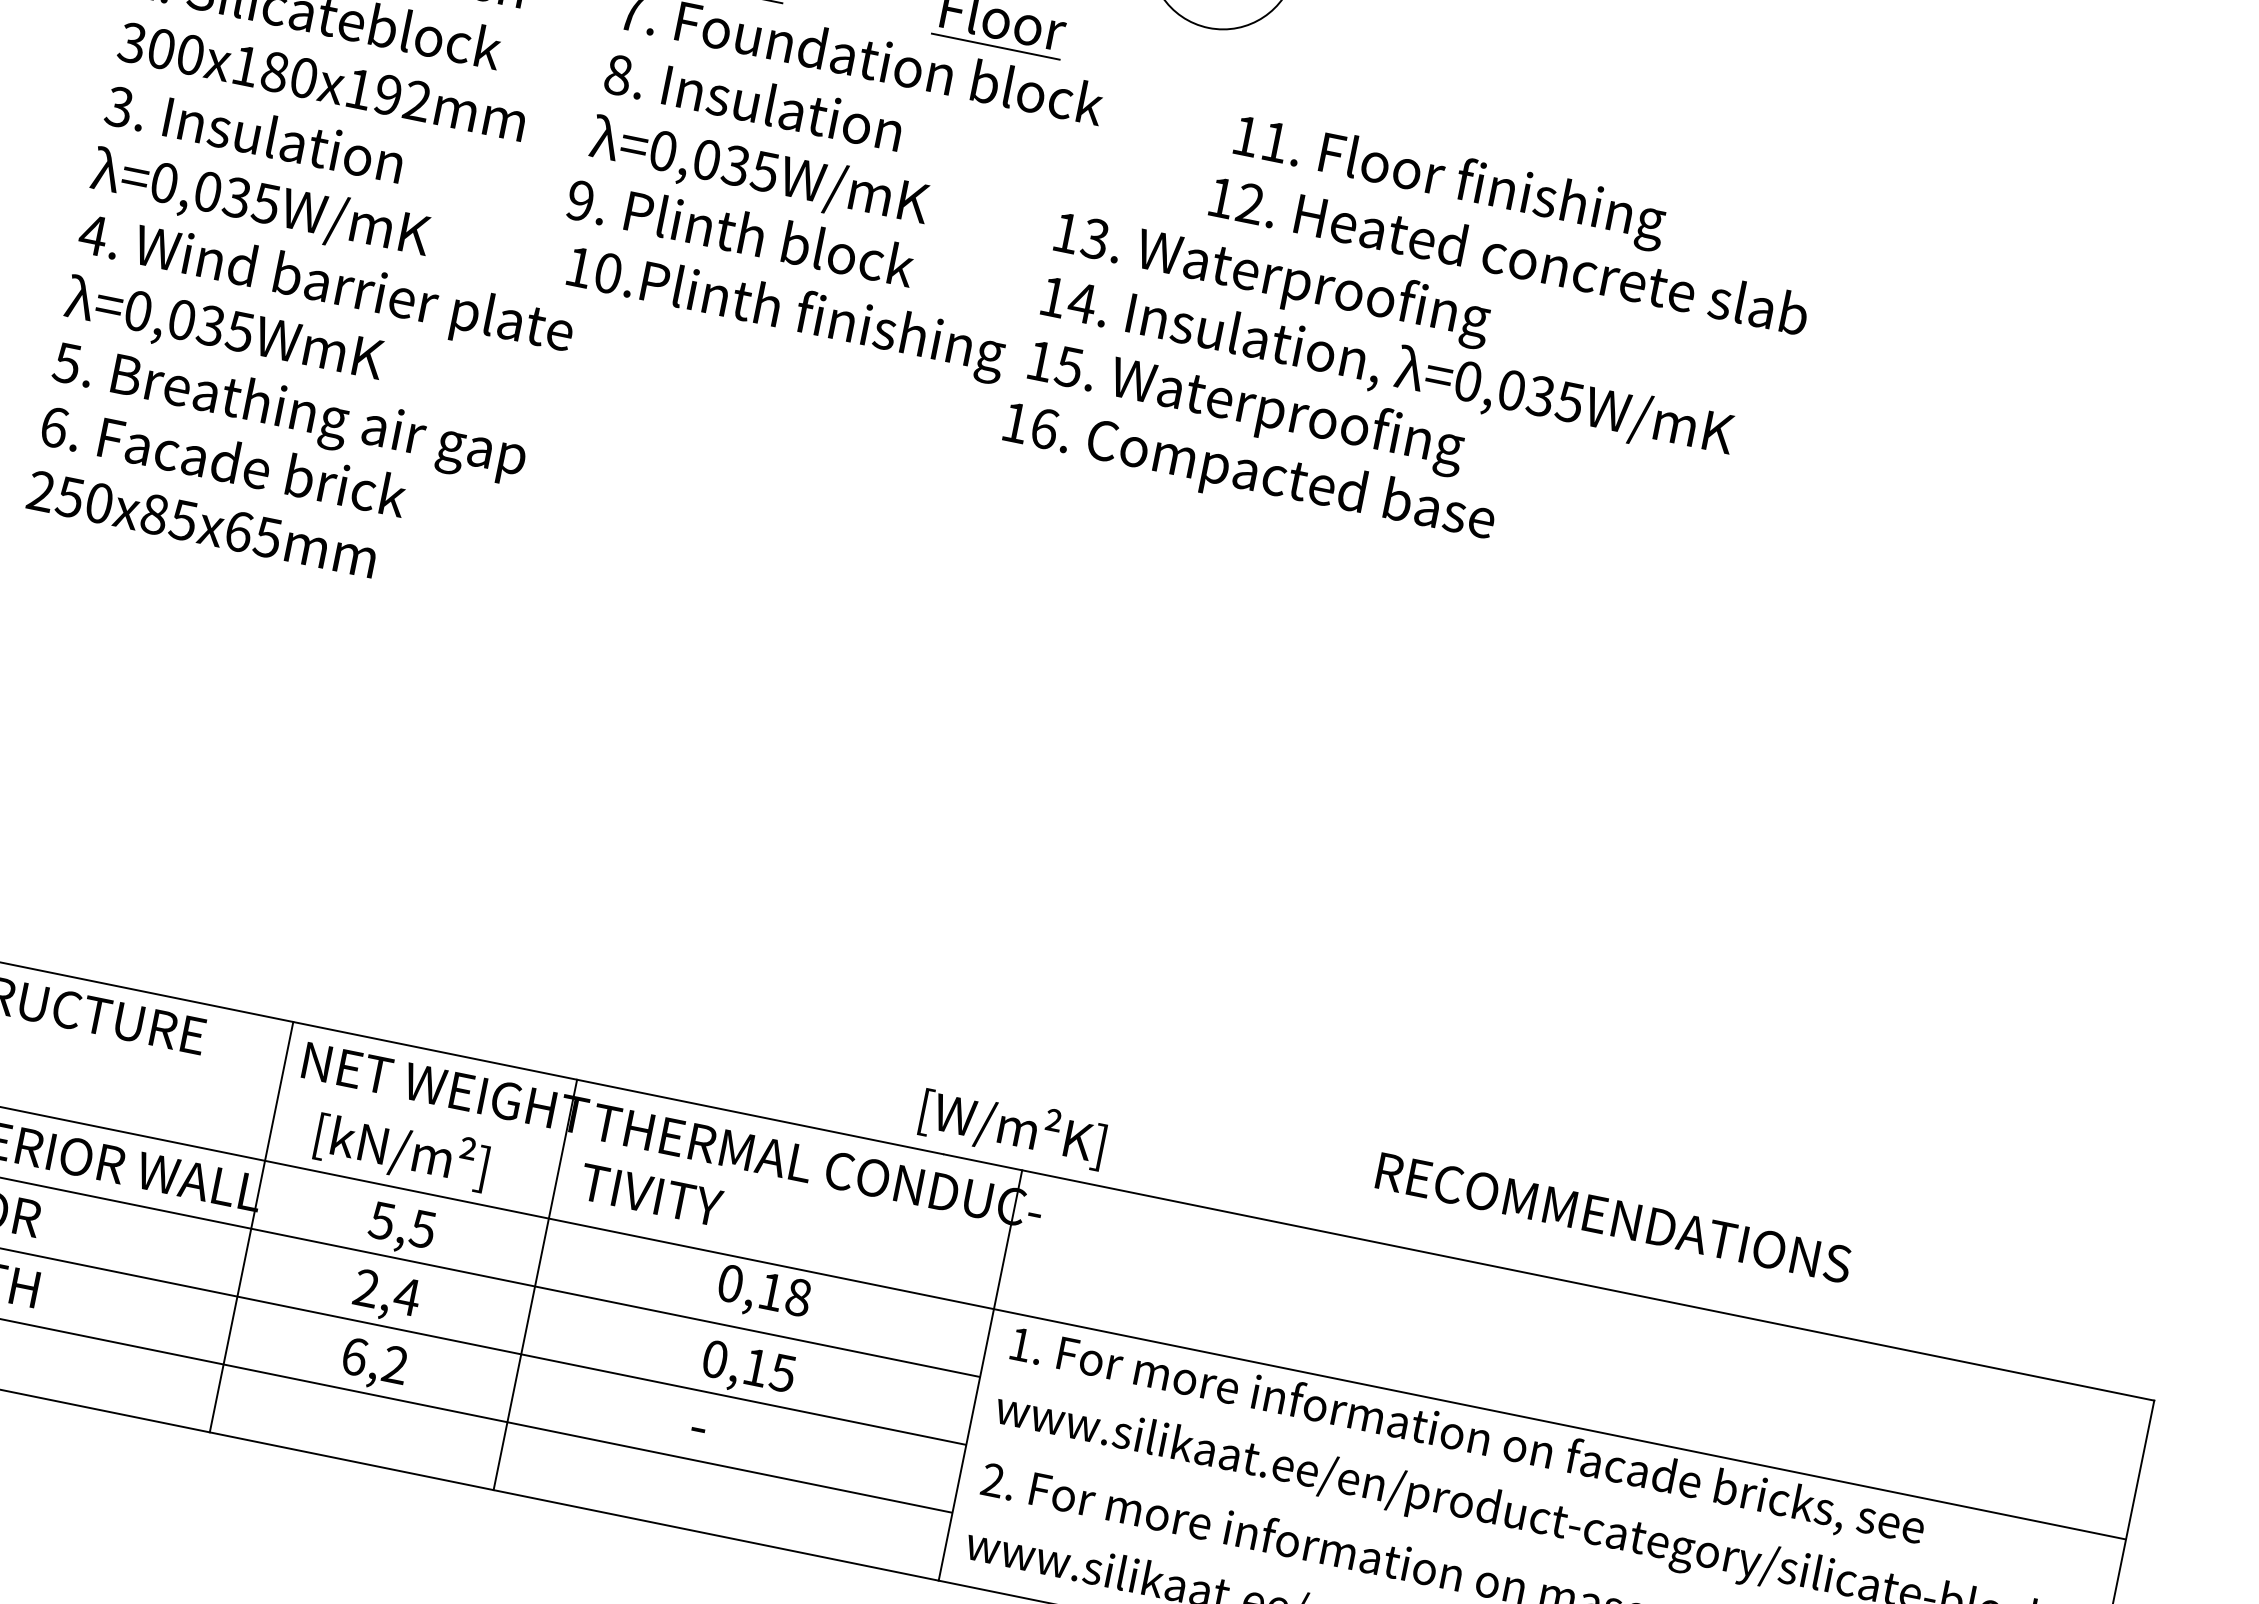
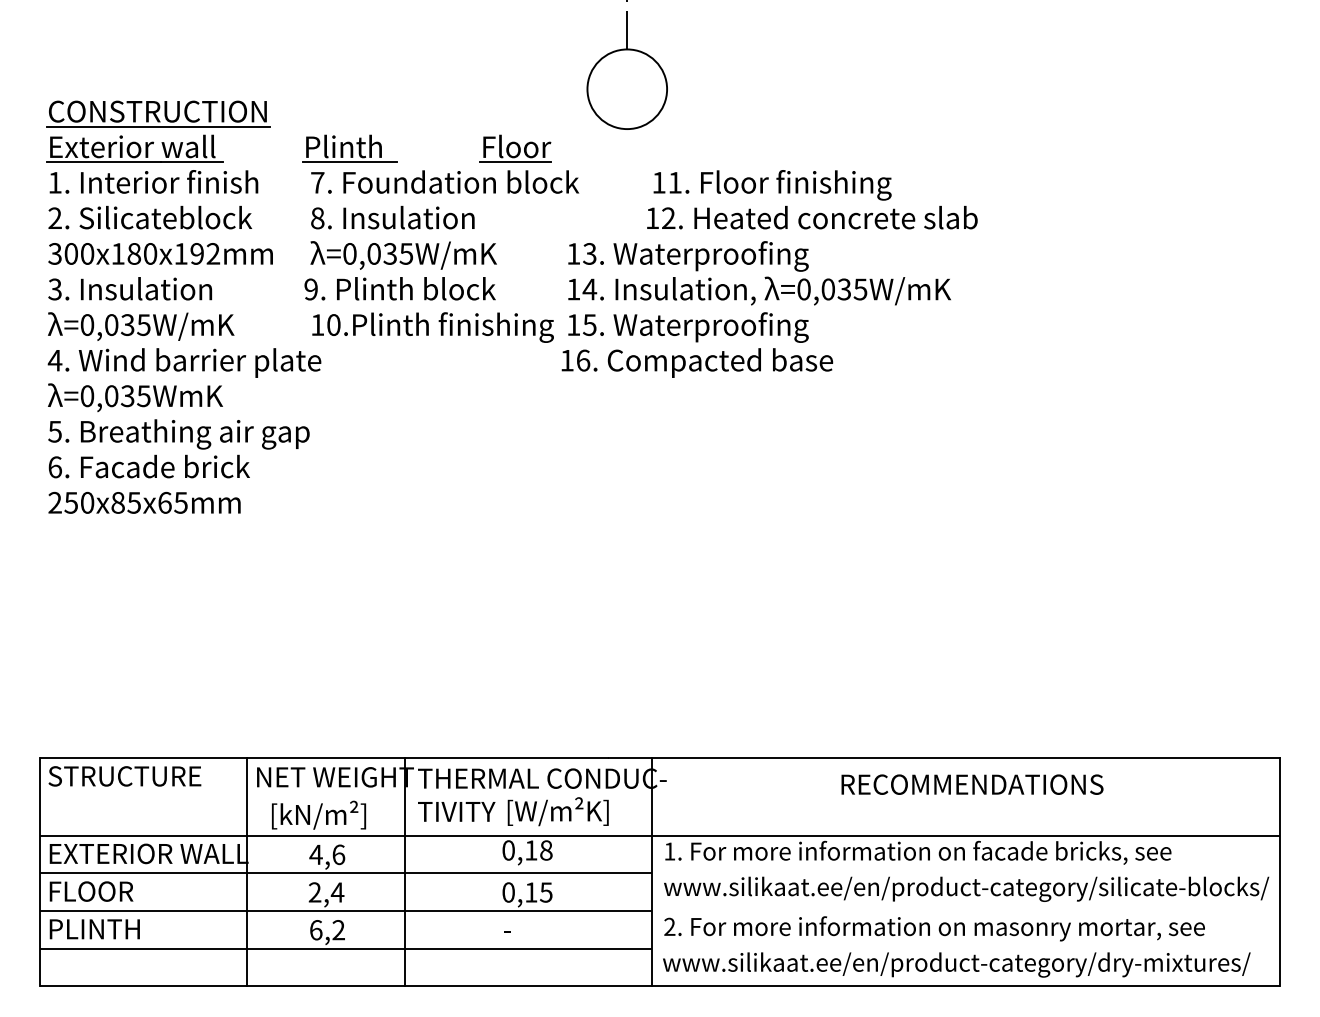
text: (1011, 1127) -> (557, 811), moved
text: (1613, 1217) -> (972, 784), moved
text: (402, 1224) -> (327, 854), 5,5 -> 4,6

